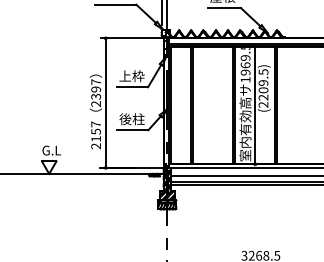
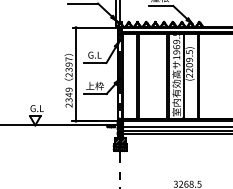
text: (131, 76) -> (94, 55), 上枠 -> G.L
text: (131, 119) -> (94, 86), 後柱 -> 上枠
text: (95, 131) -> (68, 94), 2157 -> 2349

